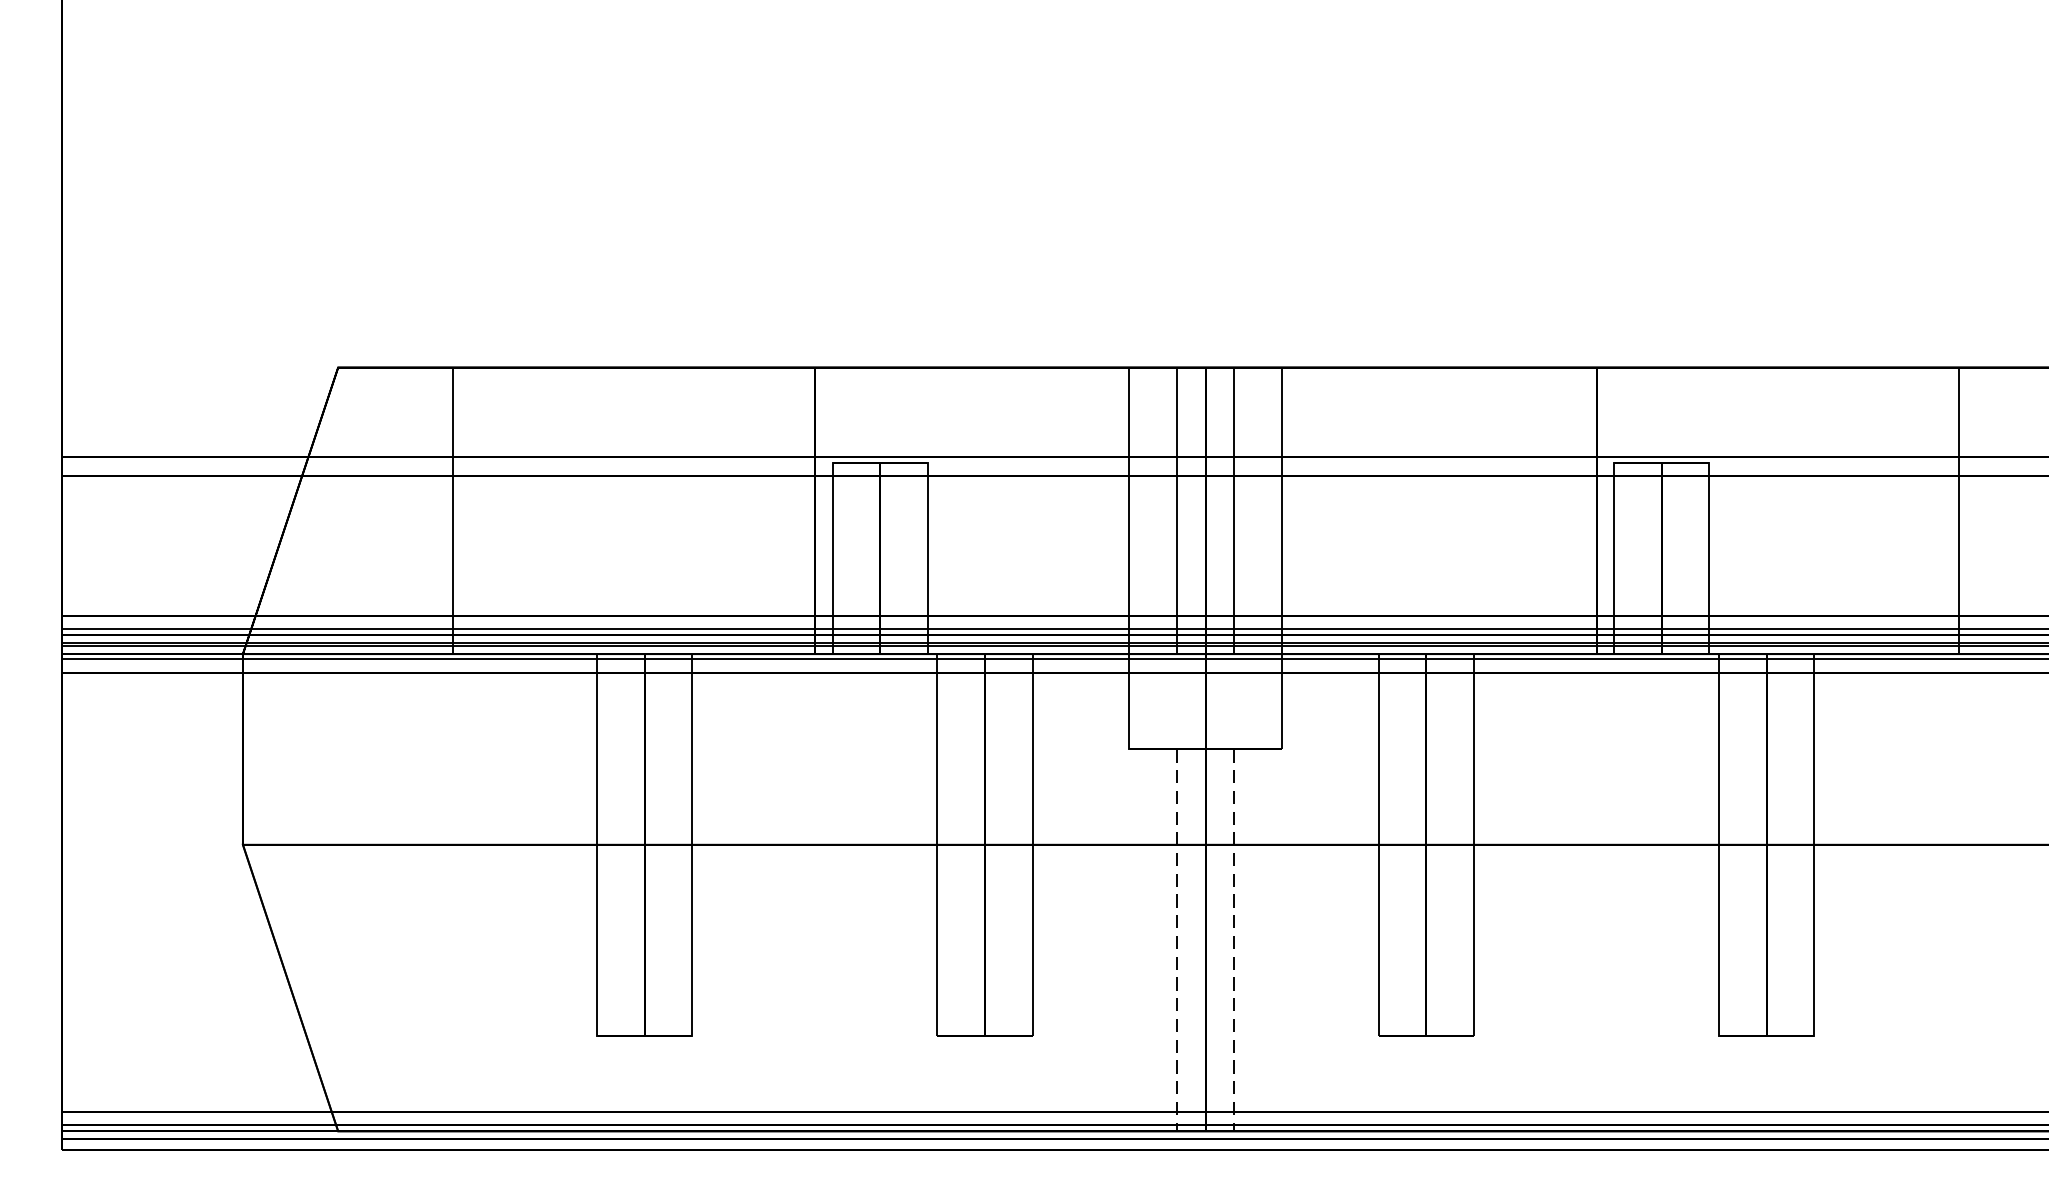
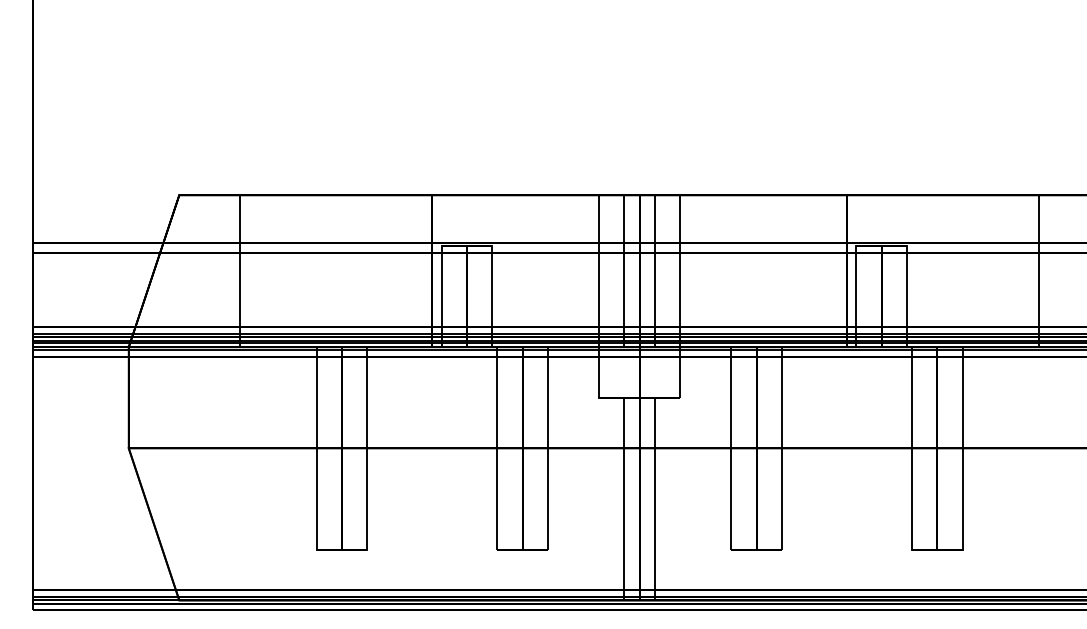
line: (1177, 941) -> (624, 499), dashed -> solid
line: (1233, 941) -> (654, 499), dashed -> solid

